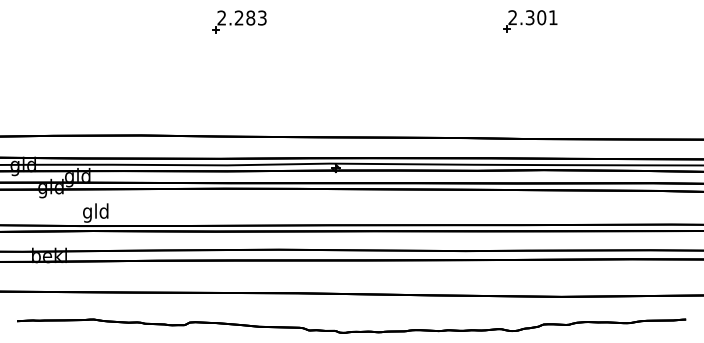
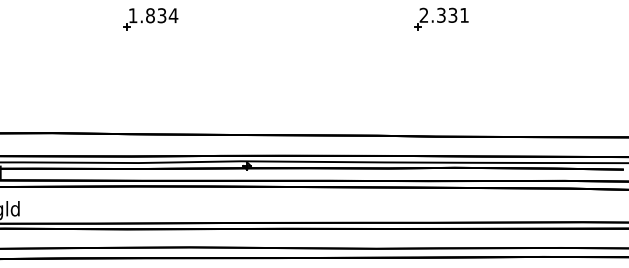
text: (242, 17) -> (153, 15), 2.283 -> 1.834
text: (541, 17) -> (452, 15), 2.301 -> 2.331

